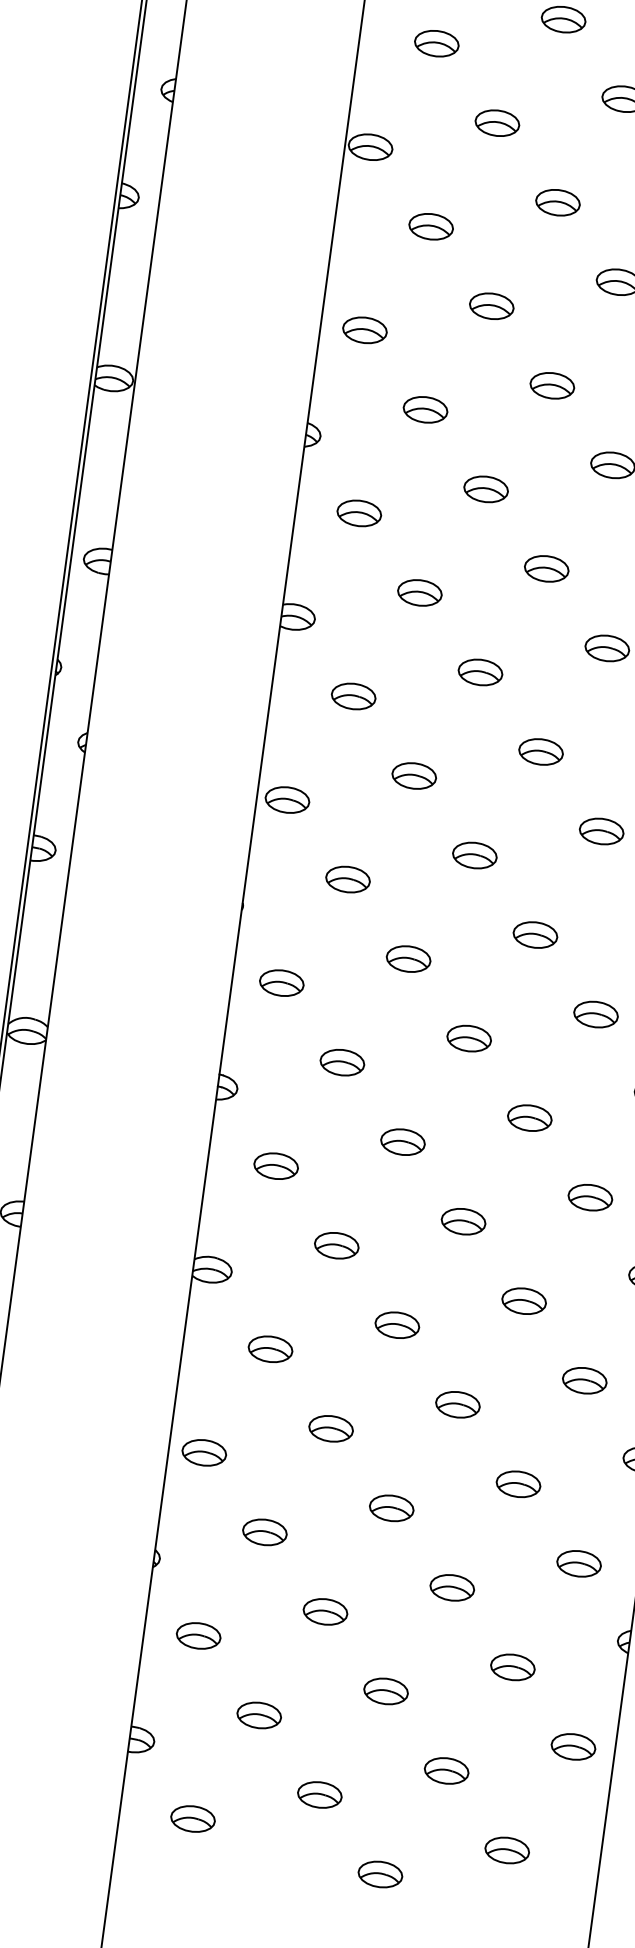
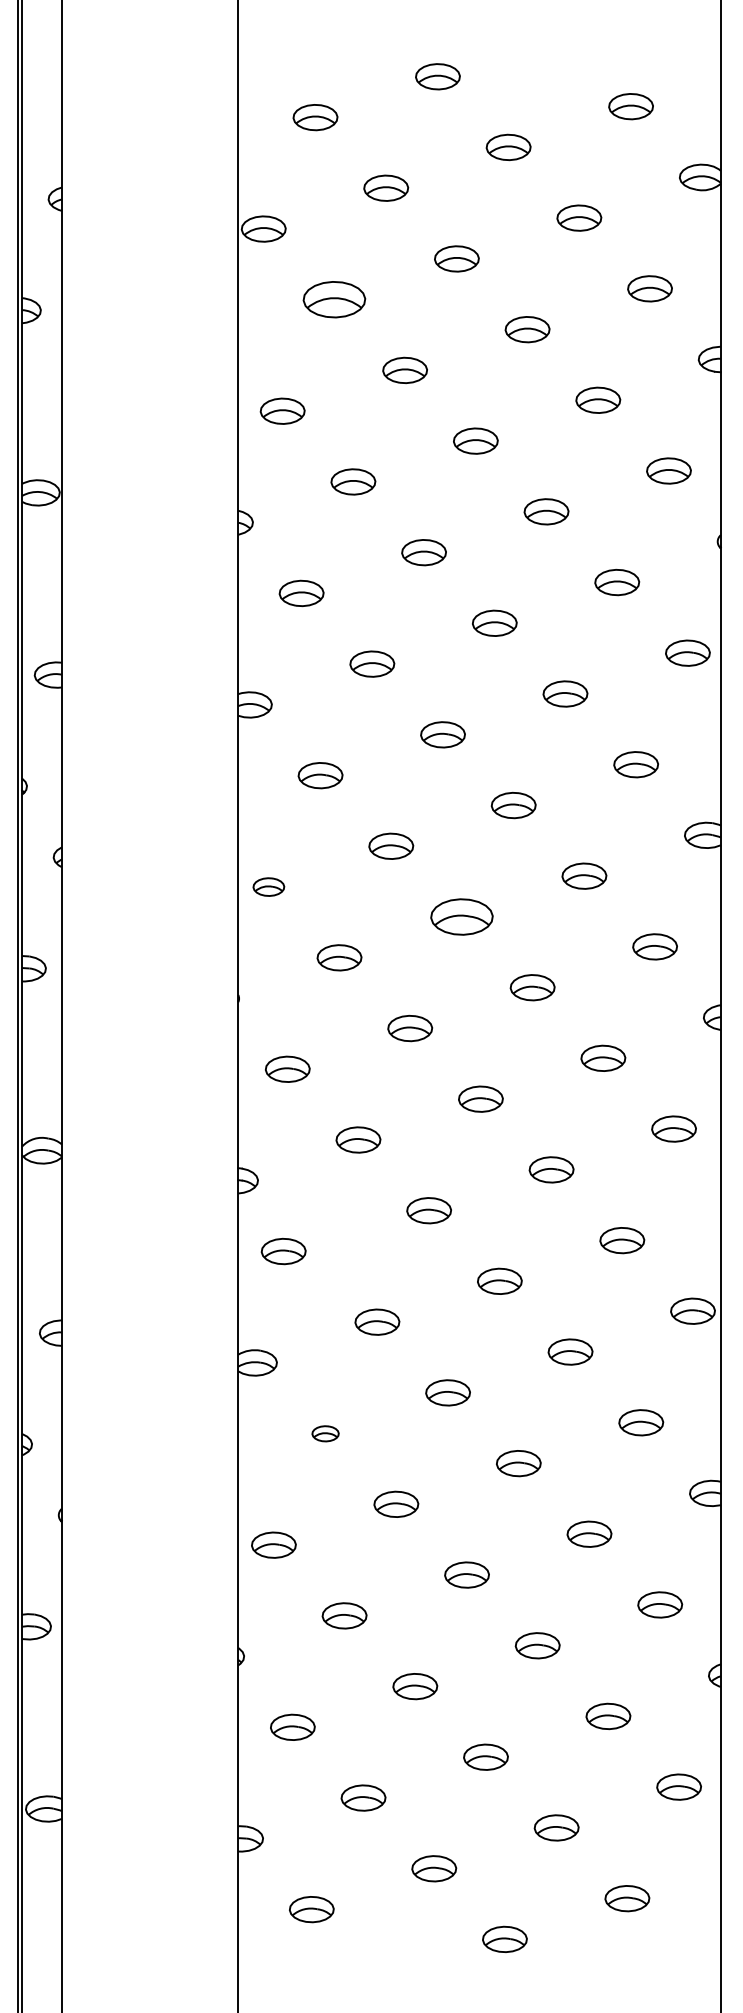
part: (431, 226) -> (334, 299), size x1.4
part: (287, 799) -> (268, 886), size x0.7
part: (474, 854) -> (461, 916), size x1.4
part: (275, 1166) -> (283, 1251), moved
part: (270, 1349) -> (325, 1433), size x0.6

